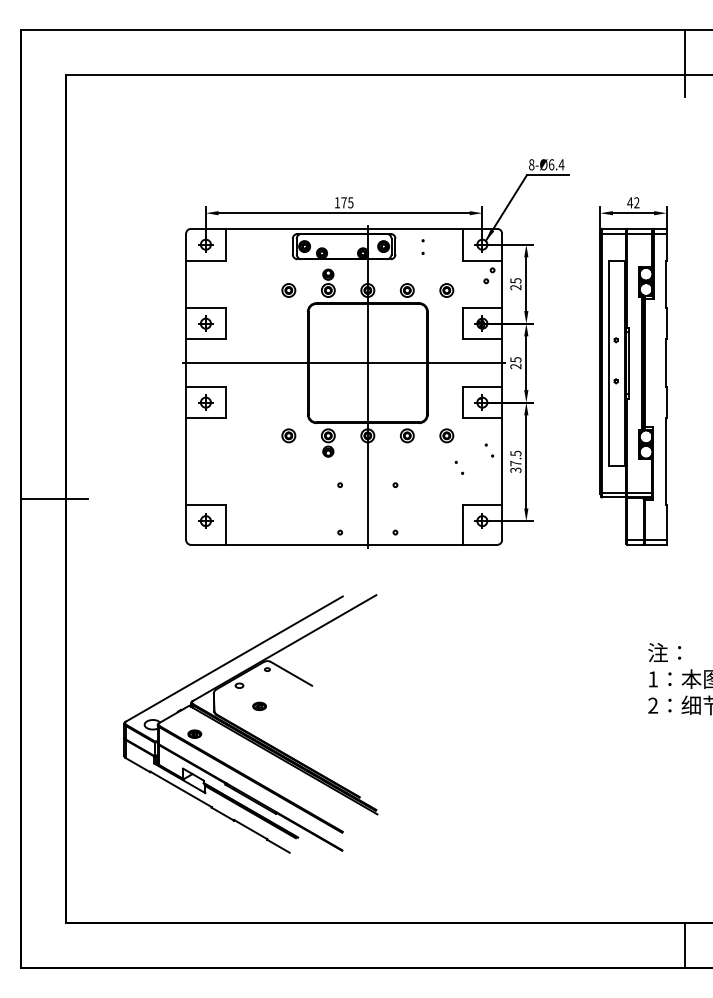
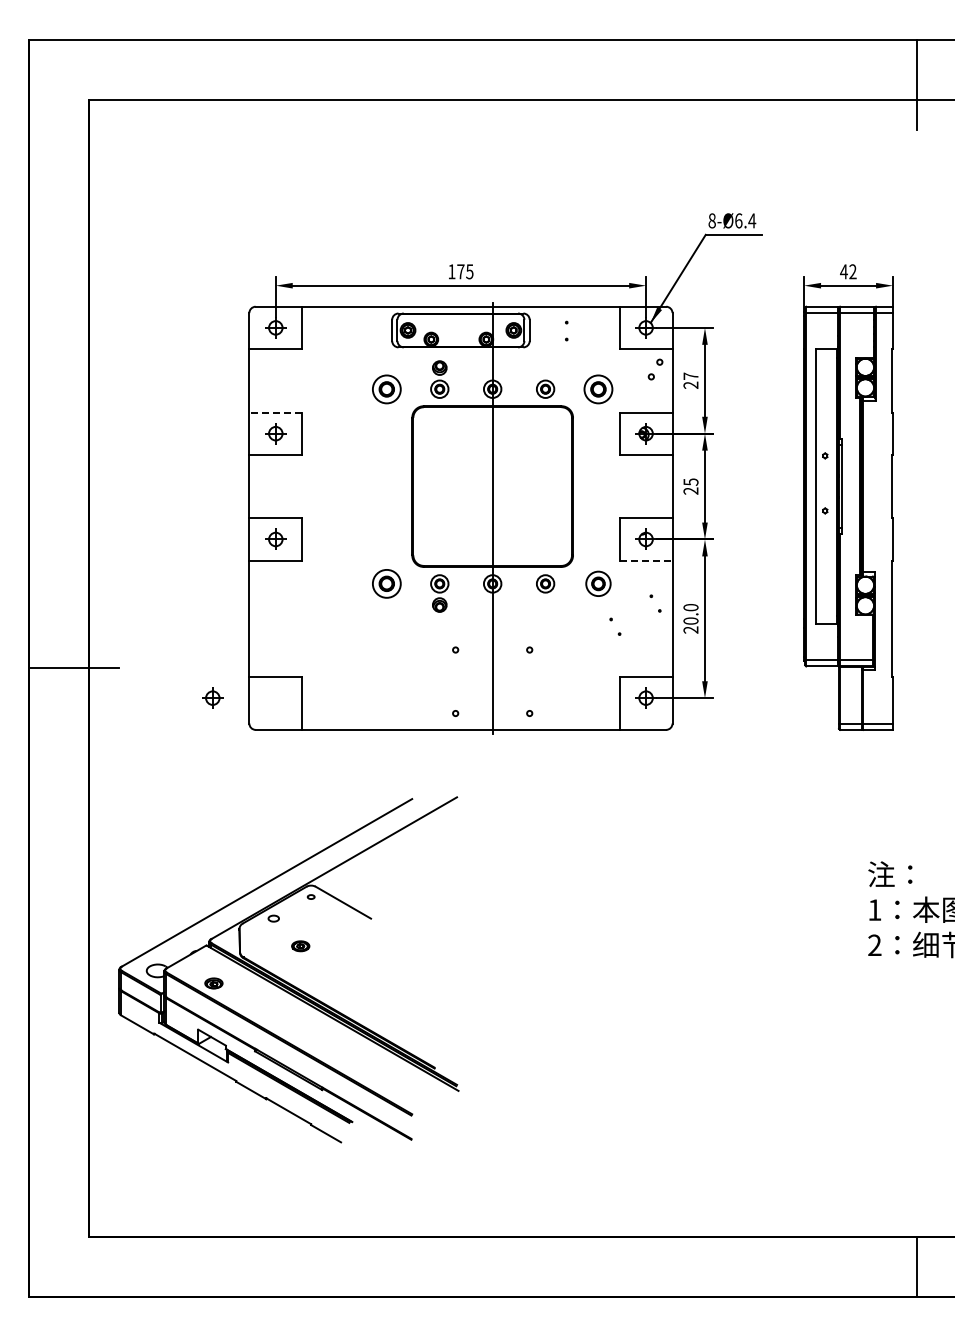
text: (515, 280) -> (690, 376), 25 -> 27
part: (288, 289) -> (386, 388), size x1.6
part: (446, 289) -> (598, 388), size x1.6
line: (205, 307) -> (275, 412), solid -> dashed
line: (343, 363) -> (460, 486), removed
line: (482, 418) -> (646, 560), solid -> dashed
part: (288, 435) -> (386, 583), size x1.6
part: (446, 435) -> (598, 583), size x1.4
text: (515, 461) -> (690, 618), 37.5 -> 20.0
part: (205, 520) -> (212, 697), moved
part: (247, 731) -> (284, 979), moved

